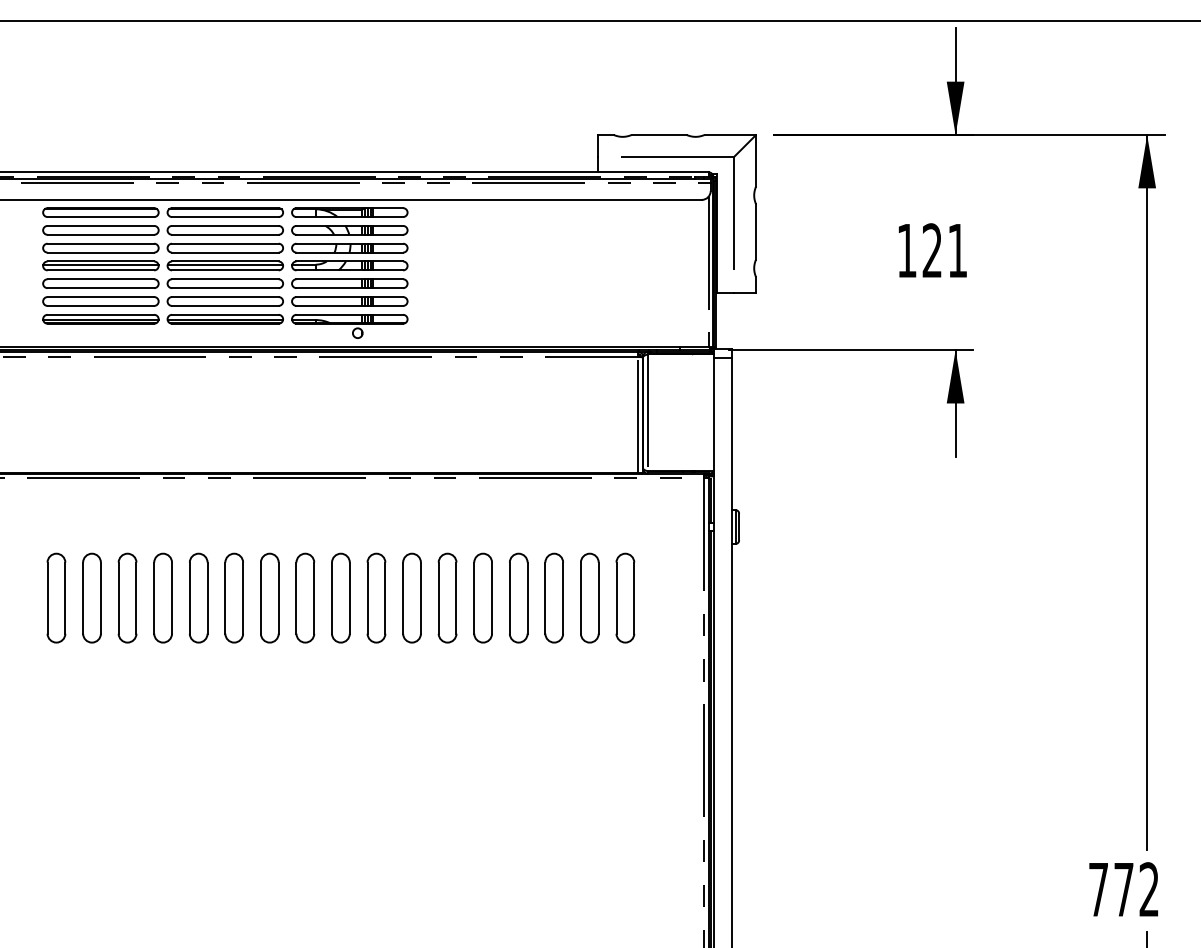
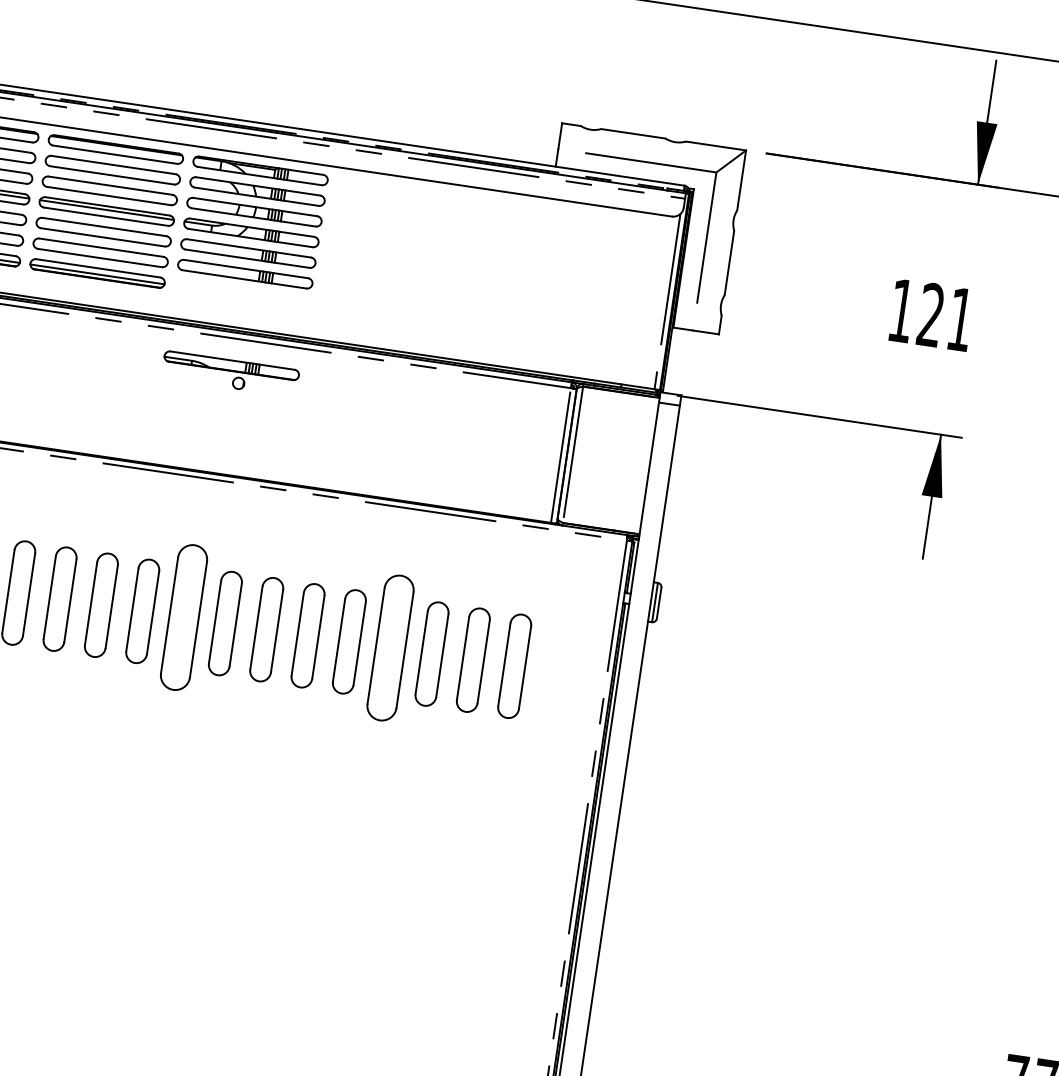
part: (349, 326) -> (230, 374), moved
part: (340, 597) -> (183, 616), size x1.4
part: (518, 597) -> (390, 647), size x1.4

